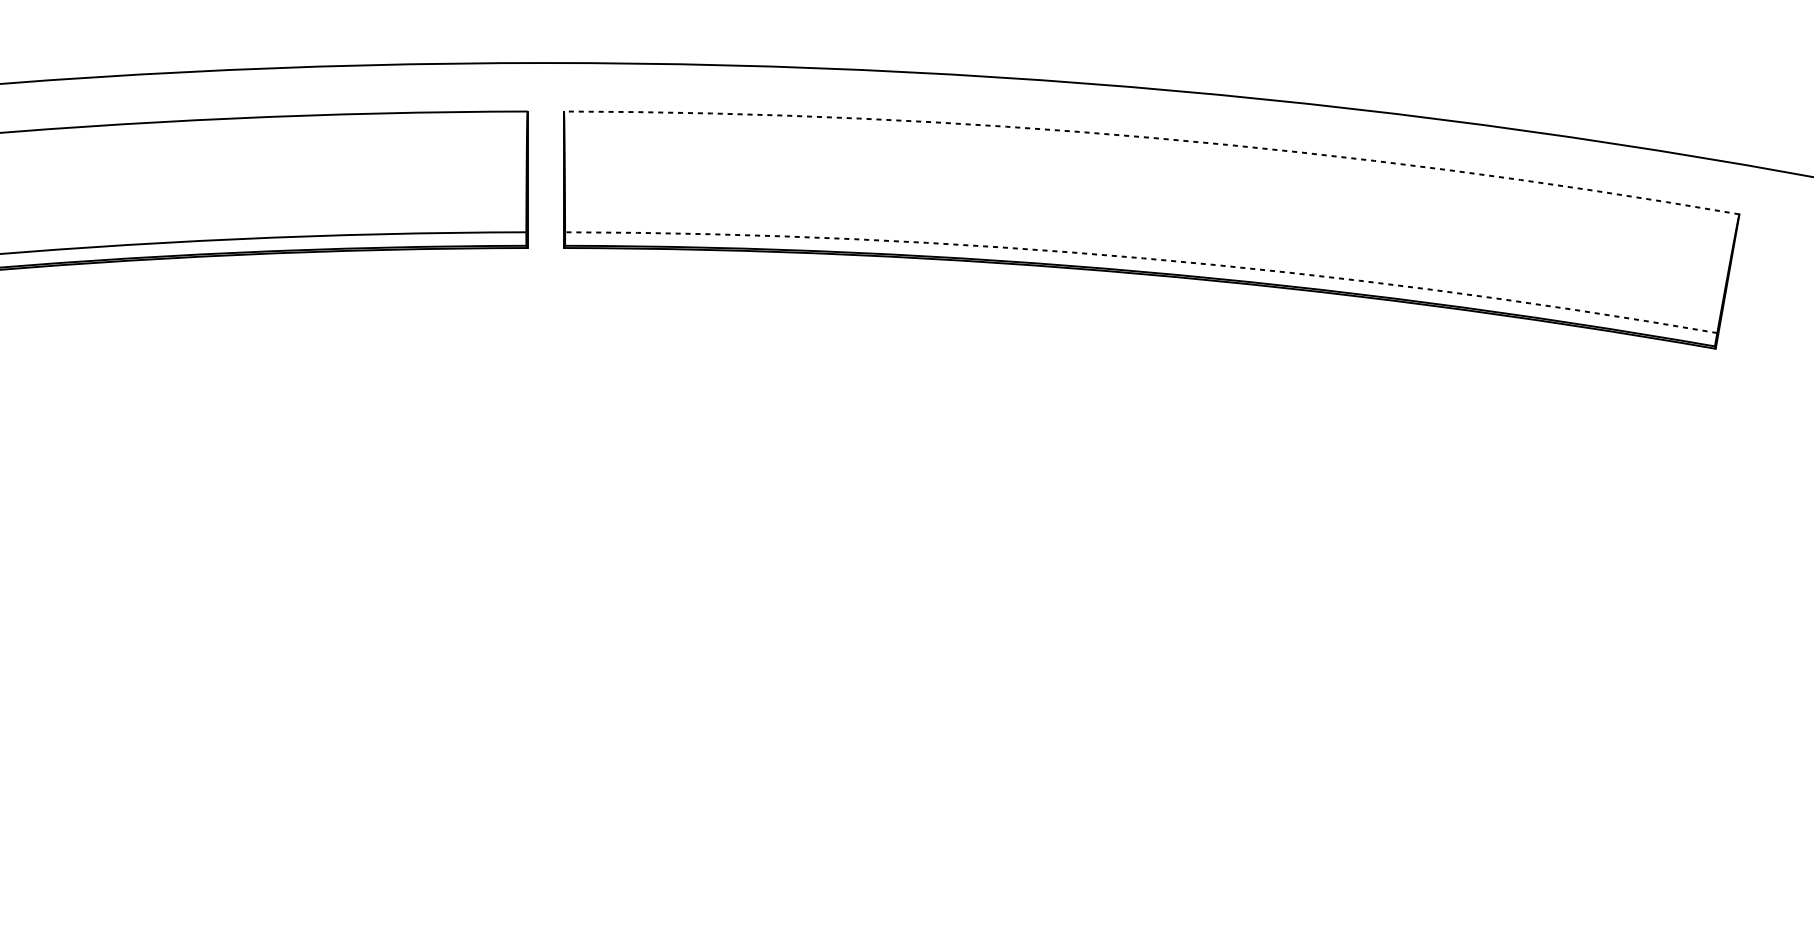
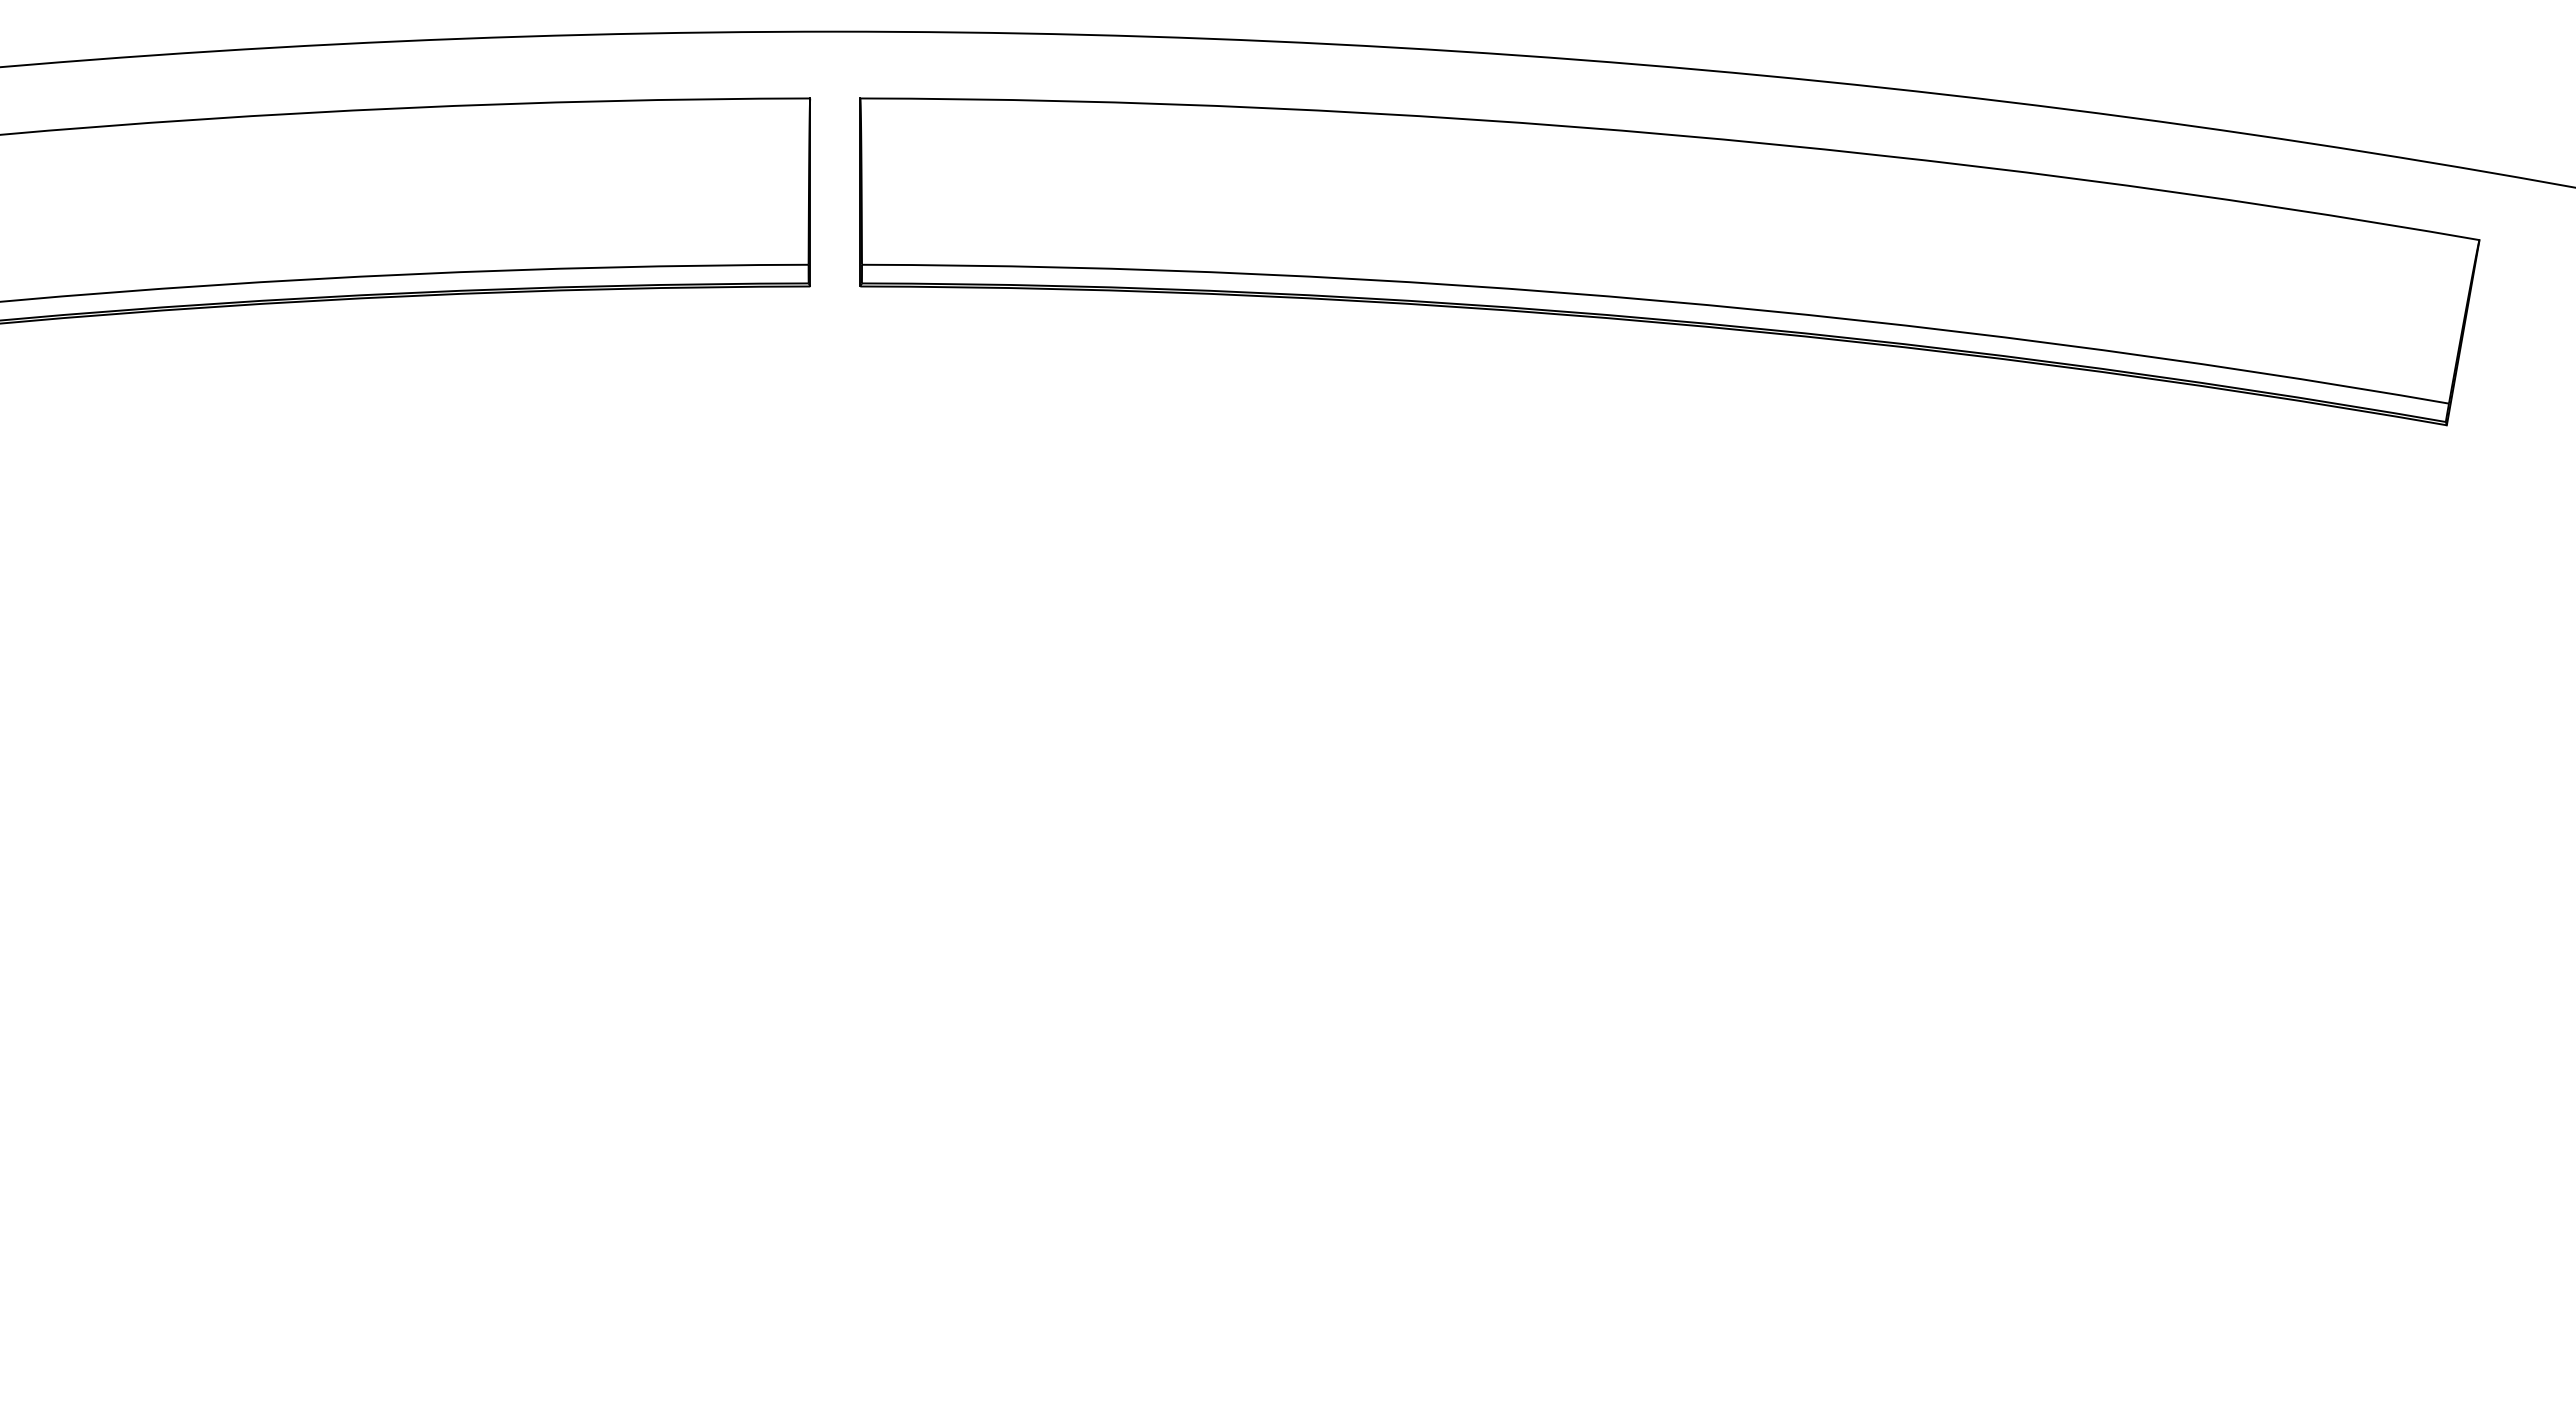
arc: (1153, 138) -> (1672, 135), dashed -> solid
arc: (1143, 258) -> (1658, 300), dashed -> solid

